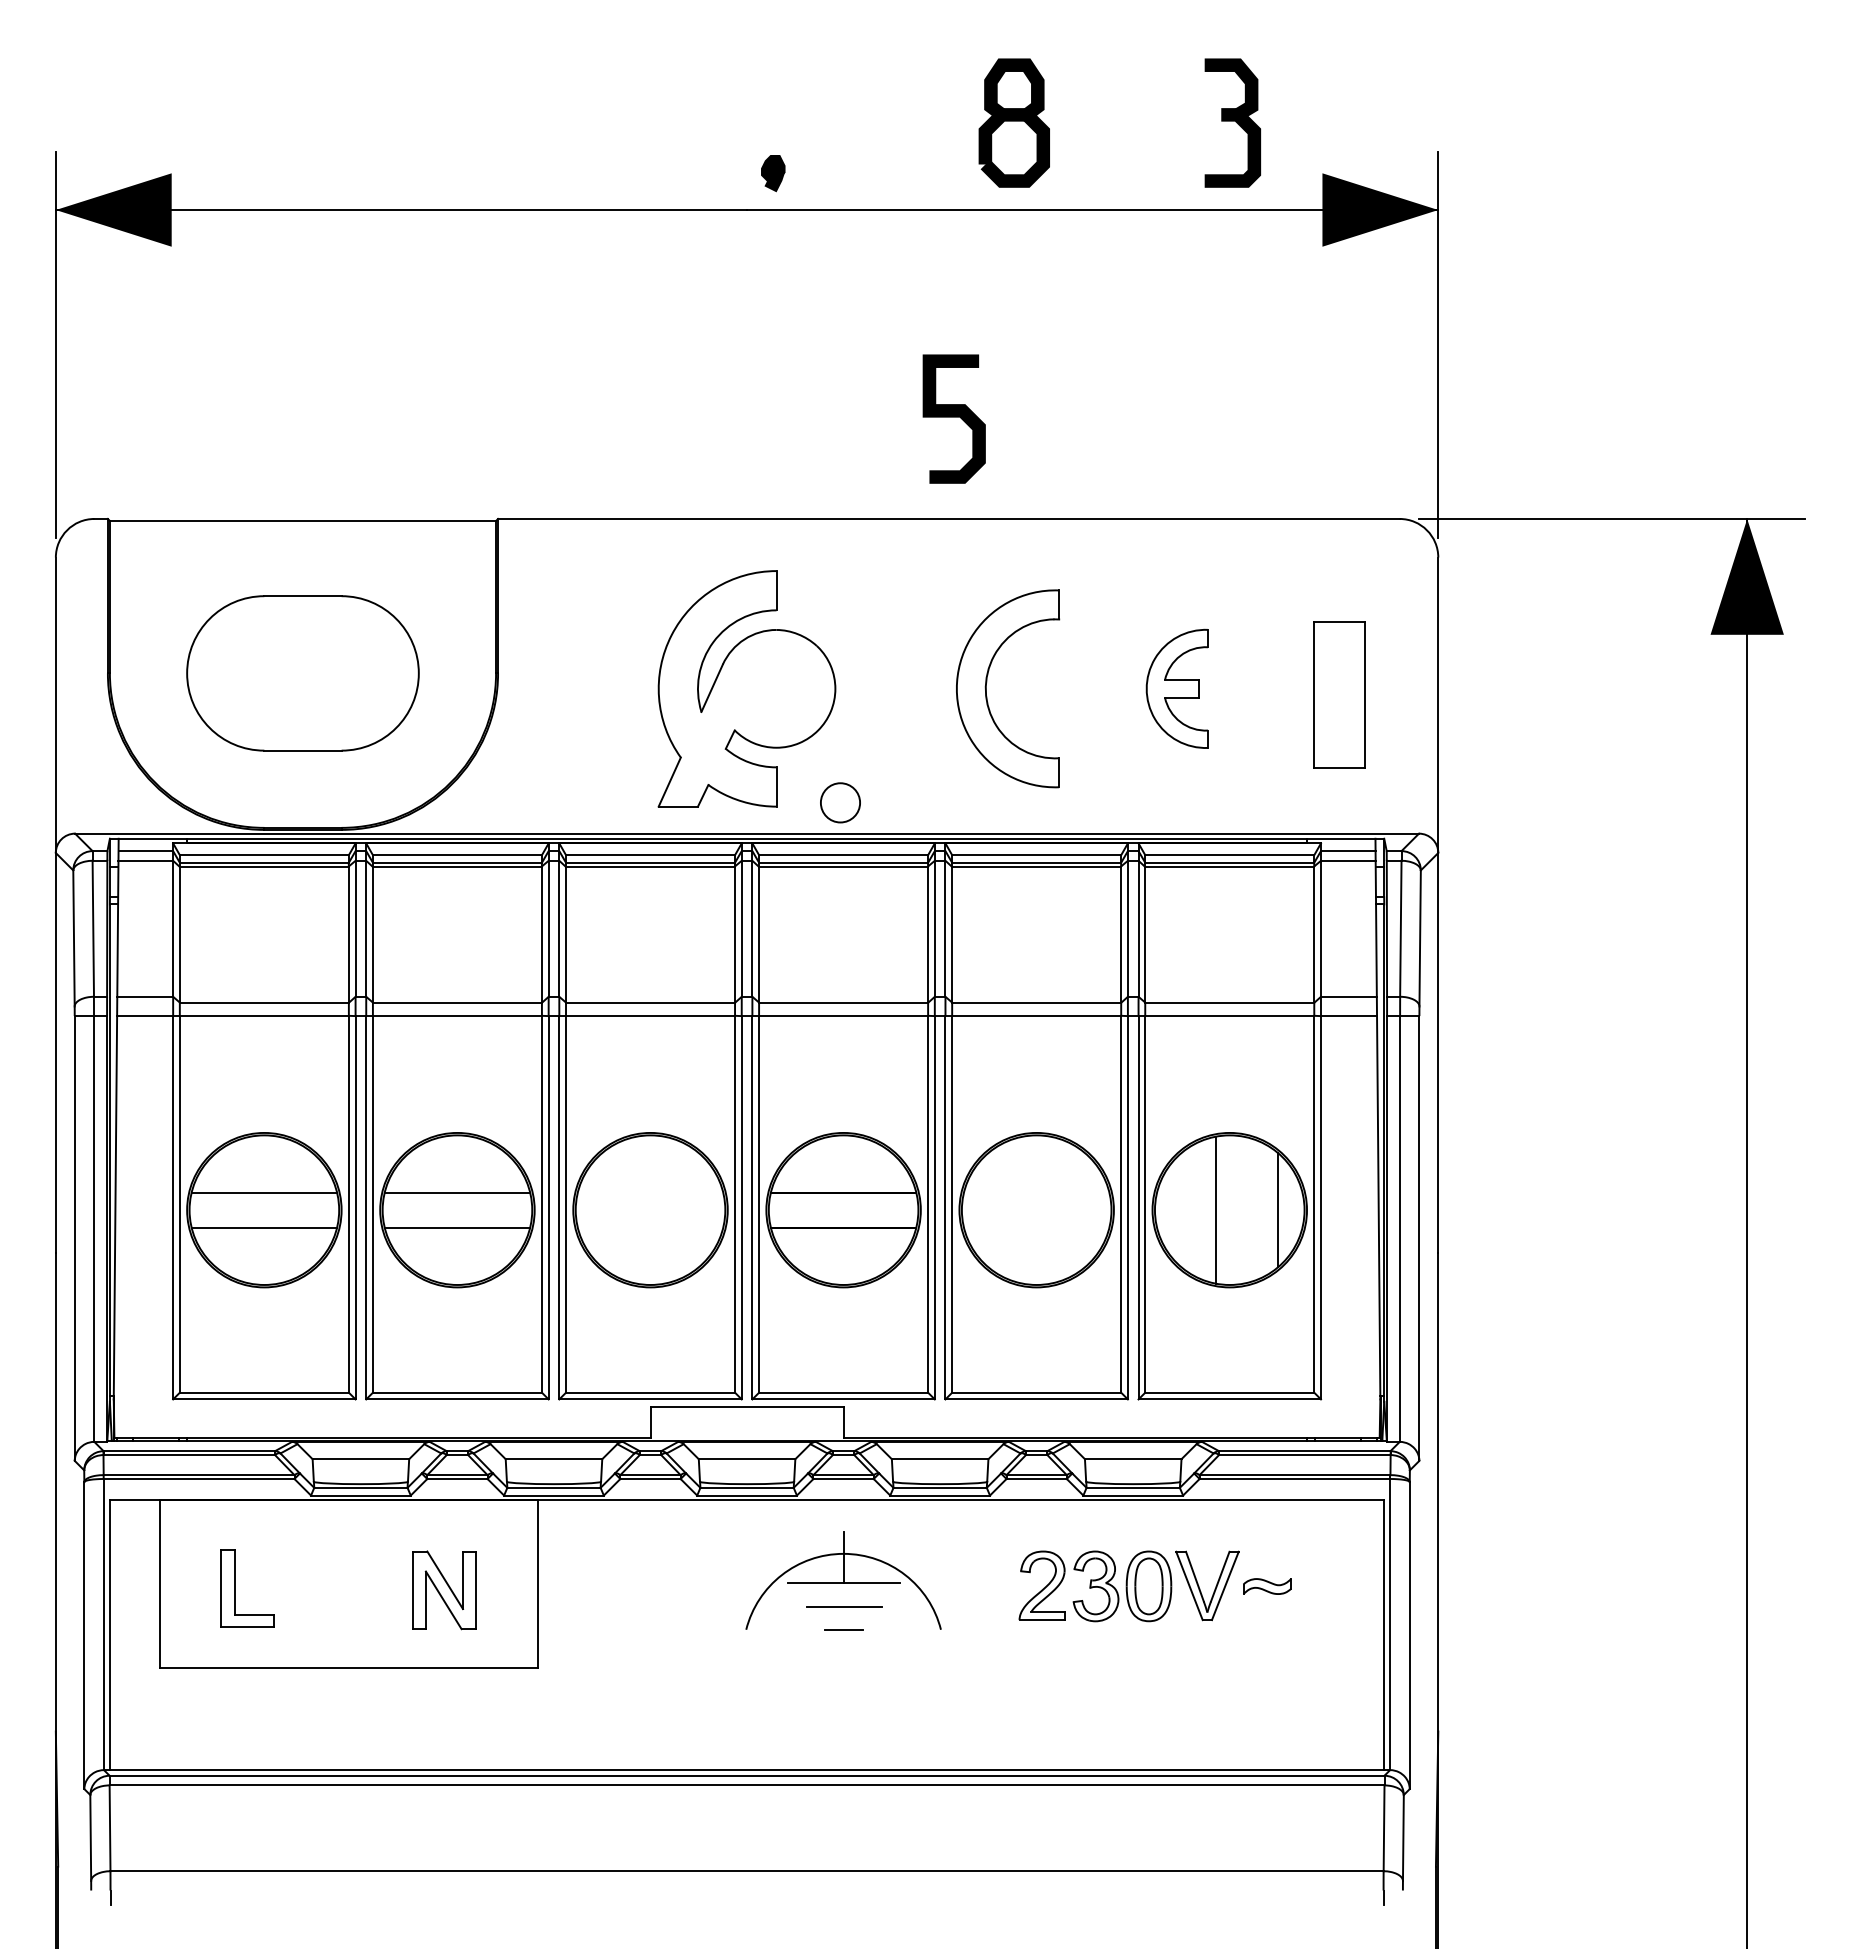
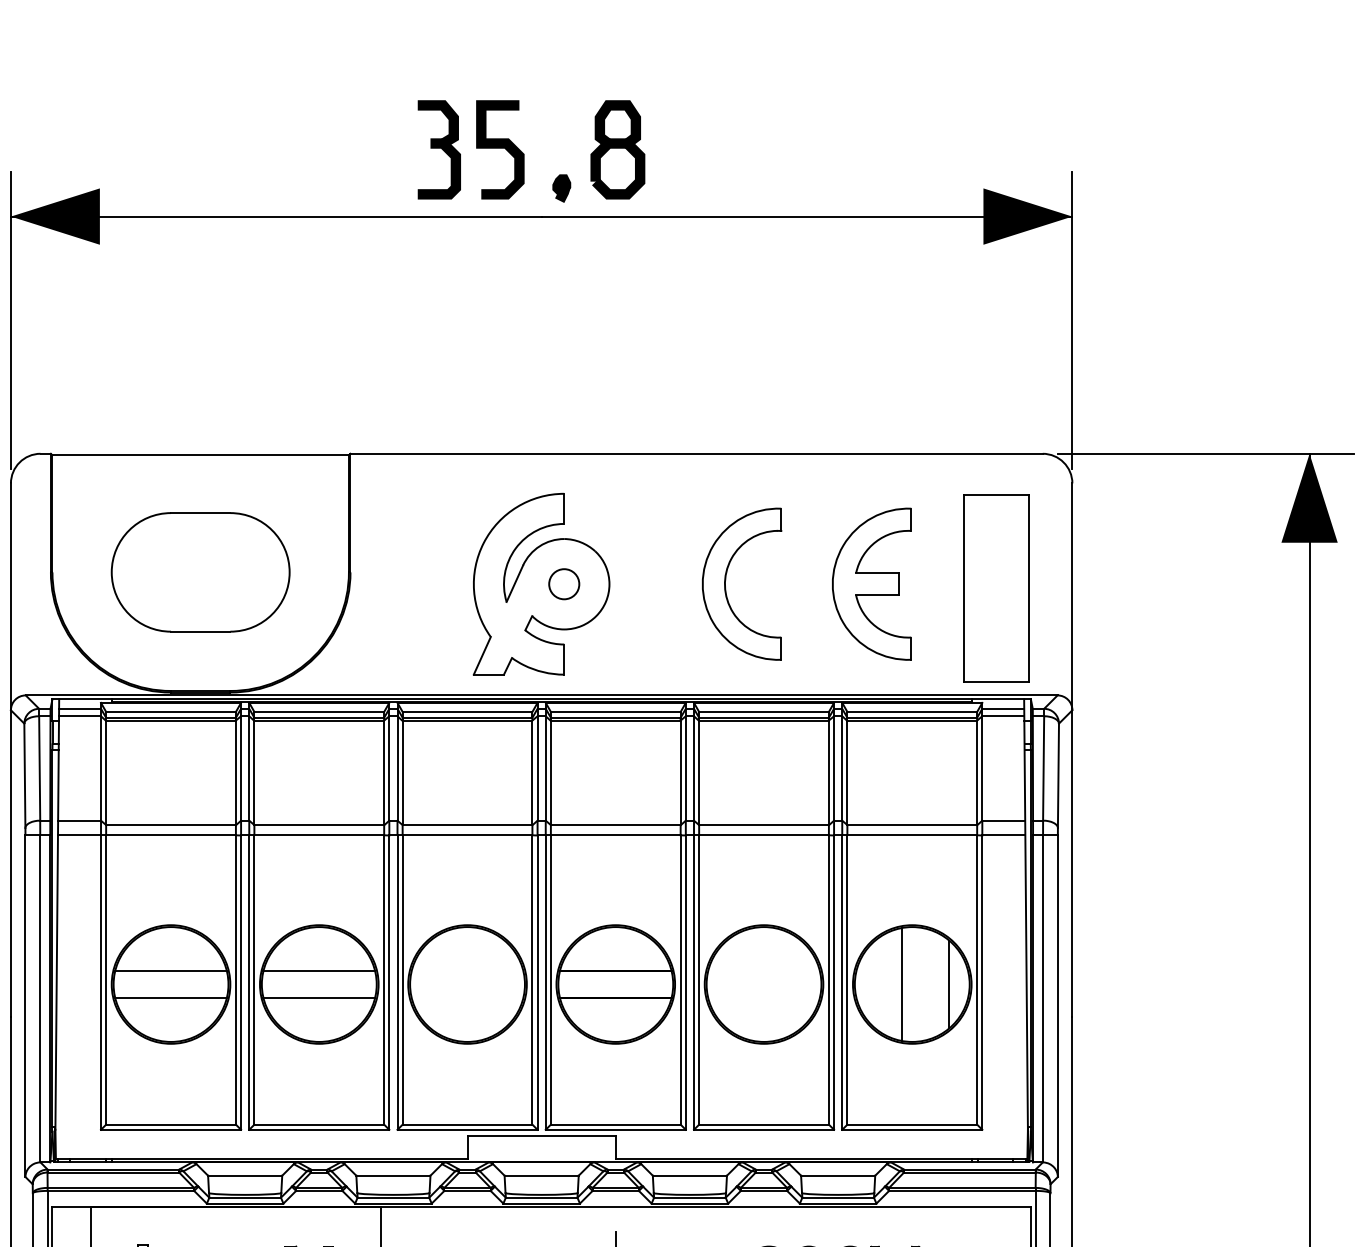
part: (1013, 122) -> (617, 149), moved
part: (1232, 122) -> (439, 149), moved
curve: (953, 417) -> (499, 148), moved
part: (1177, 688) -> (872, 583), size x1.67
part: (1339, 694) -> (996, 588), size x1.67
circle: (840, 802) -> (564, 583), moved

